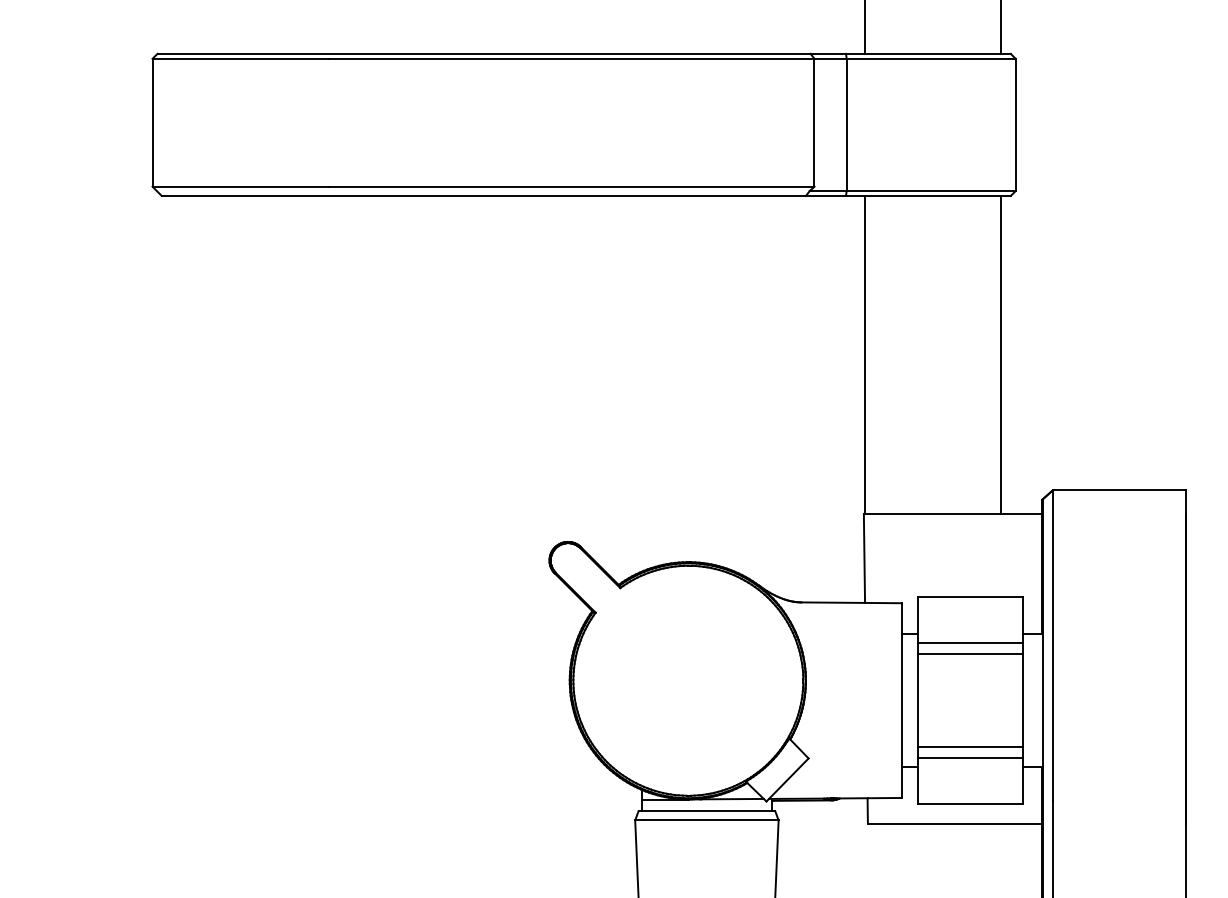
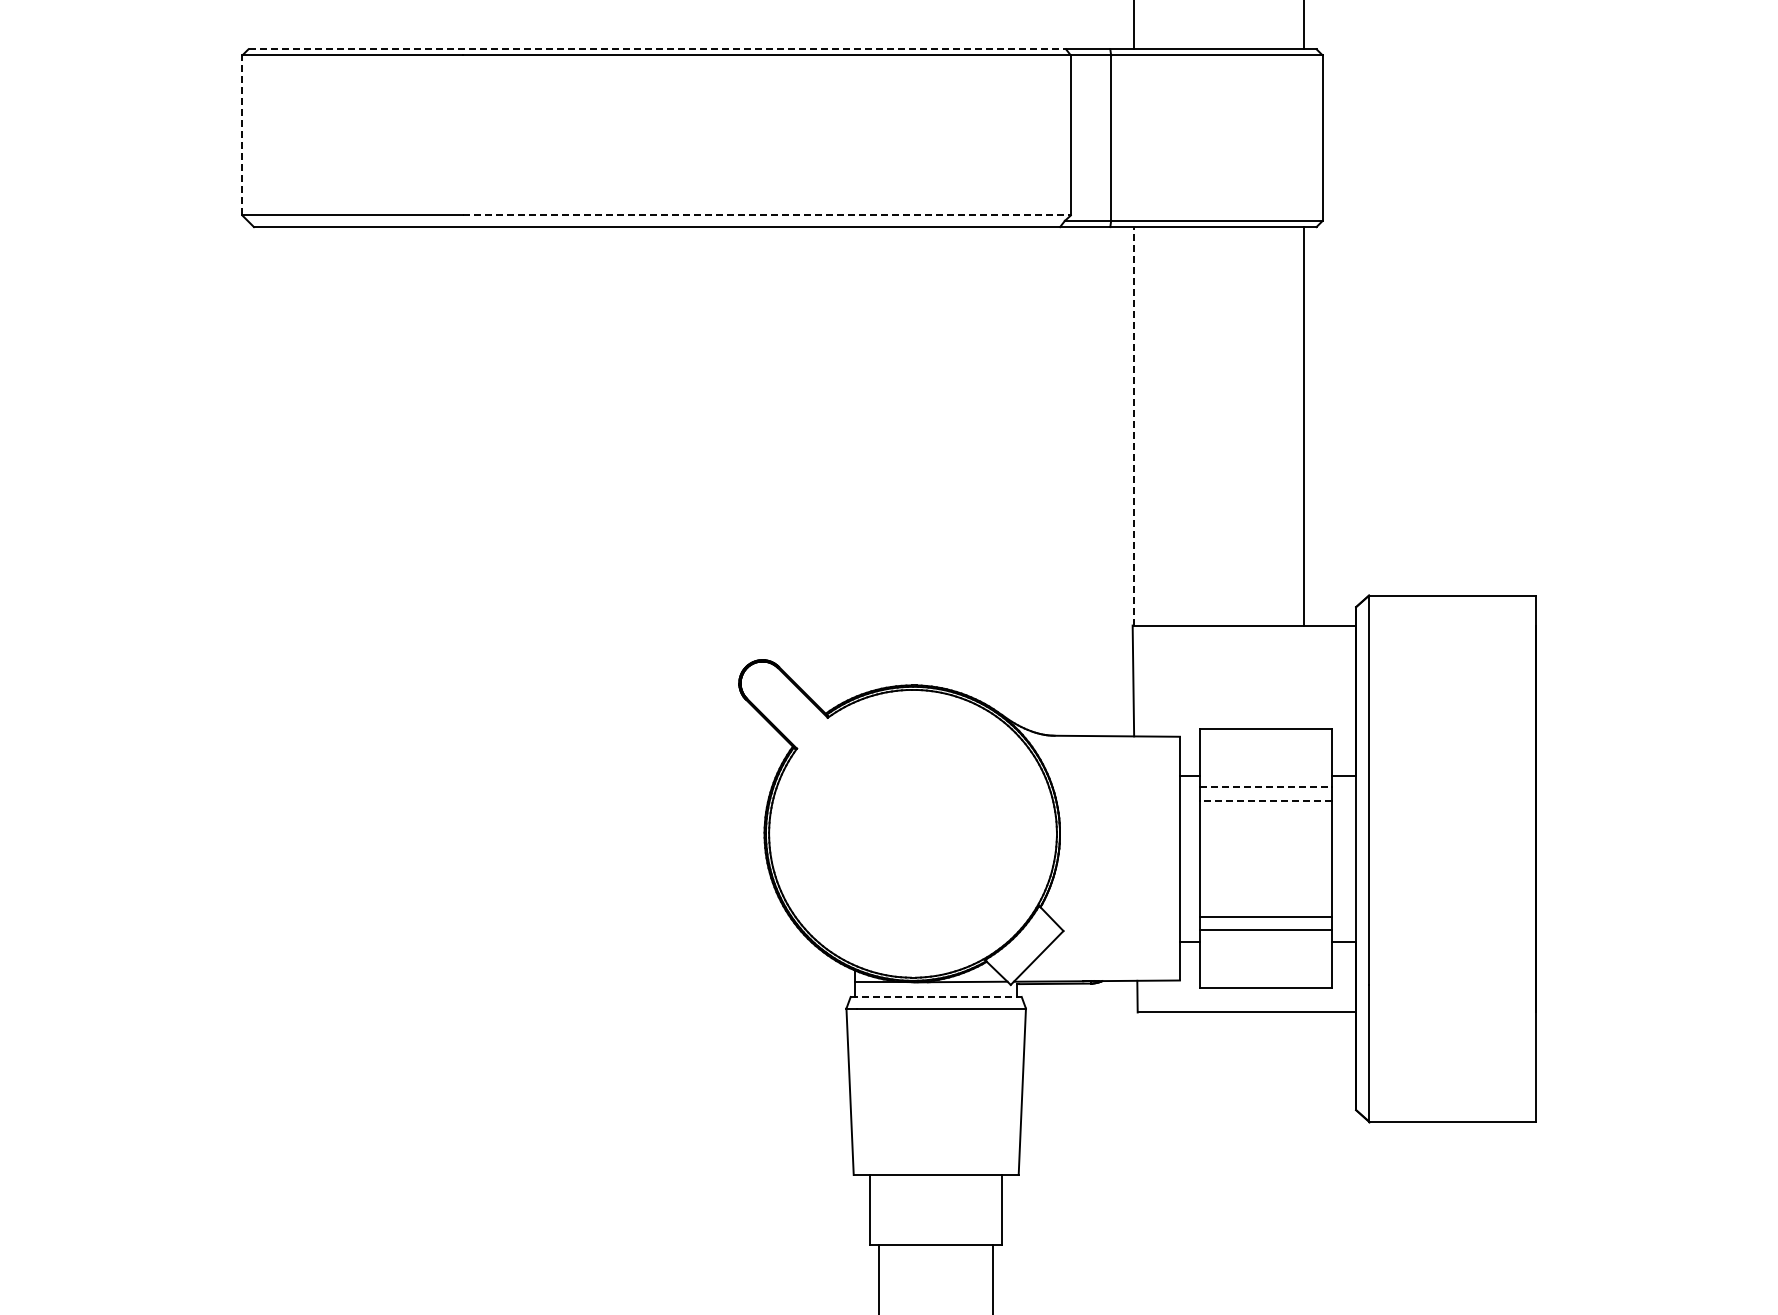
line: (484, 54) -> (657, 49), solid -> dashed
line: (152, 122) -> (242, 134), solid -> dashed
line: (572, 186) -> (767, 215), solid -> dashed
line: (864, 354) -> (1133, 425), solid -> dashed
line: (970, 643) -> (1265, 787), solid -> dashed
line: (970, 654) -> (1265, 800), solid -> dashed
line: (707, 810) -> (936, 996), solid -> dashed

